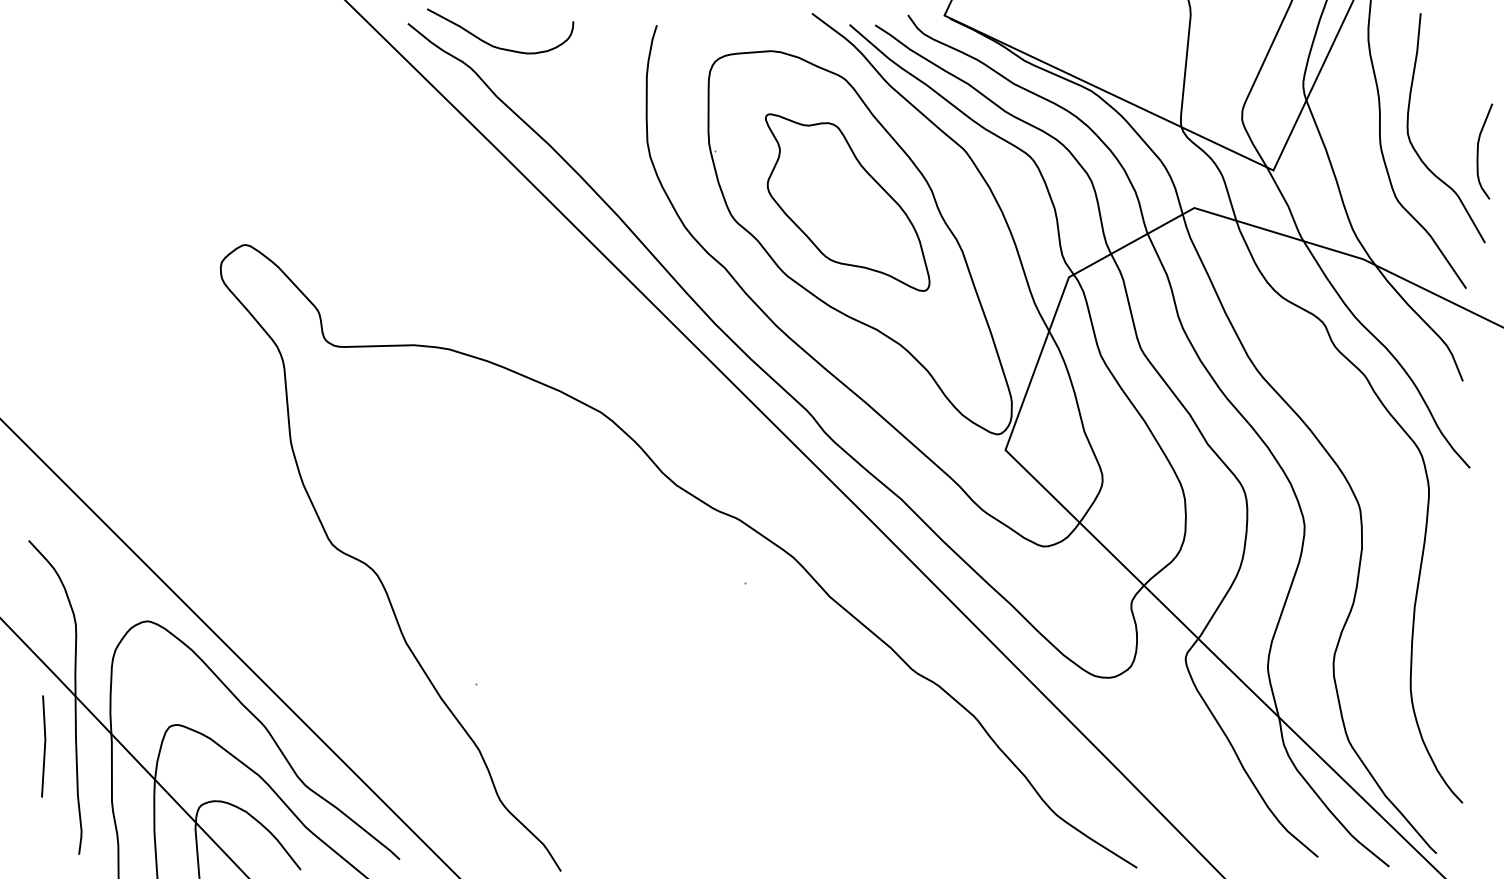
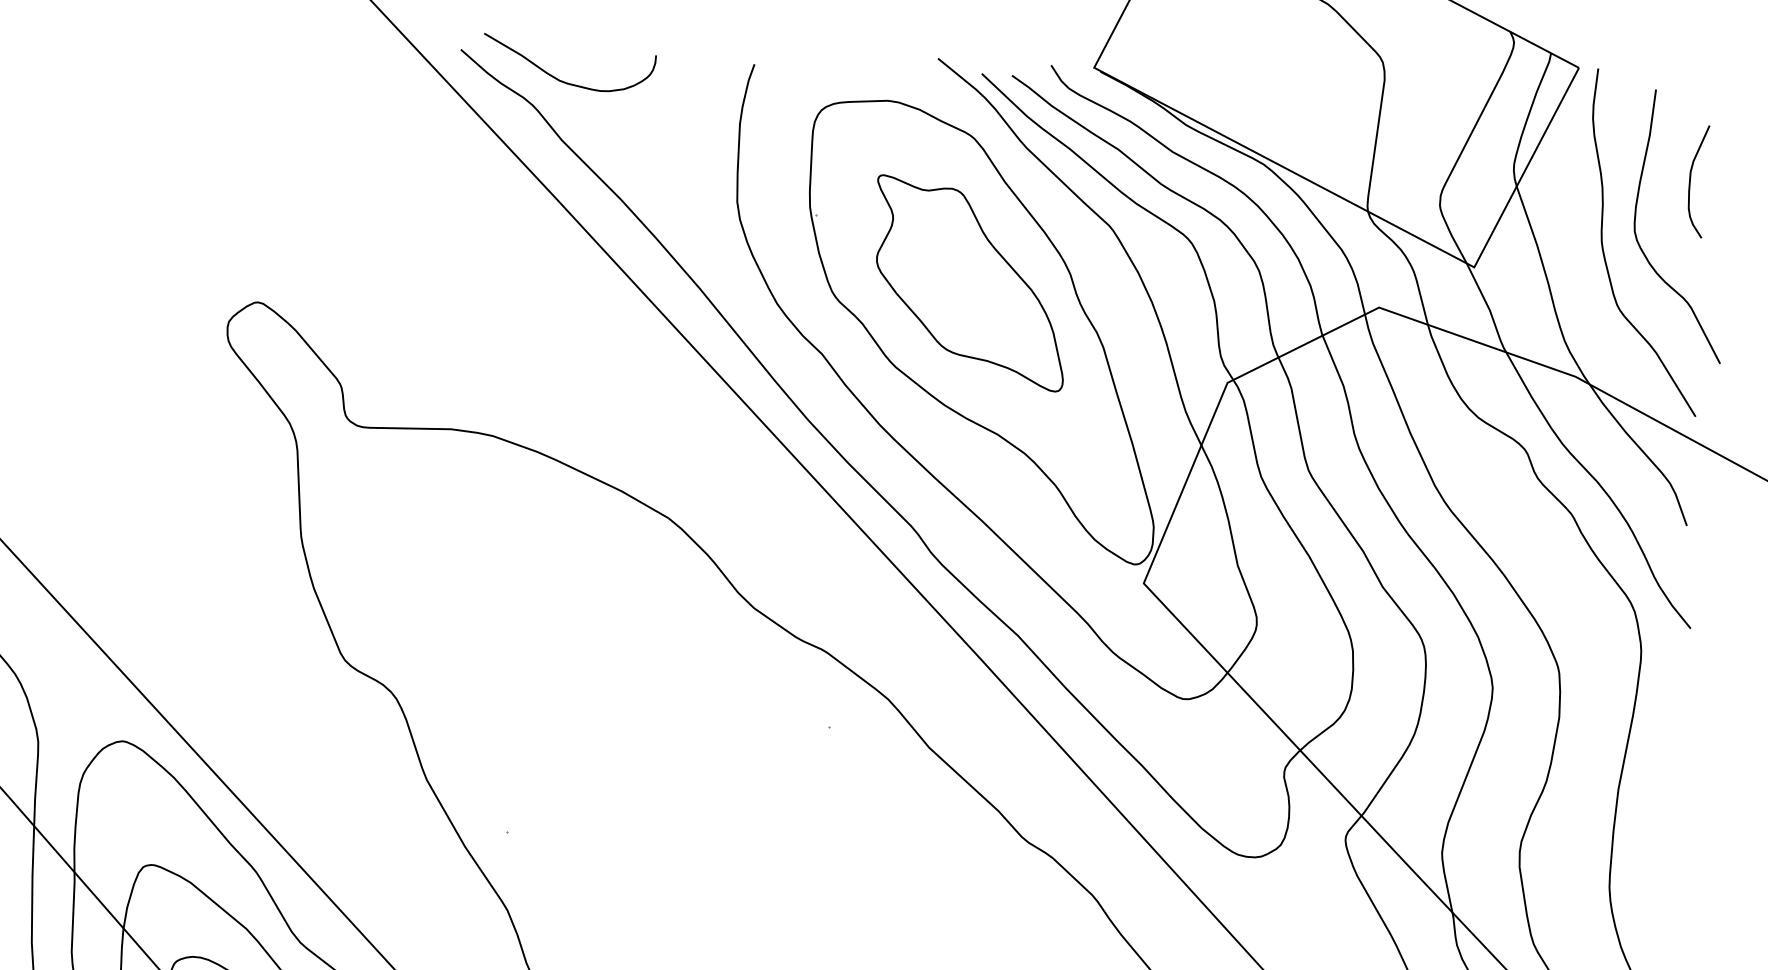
curve: (1478, 151) -> (1690, 181), moved

